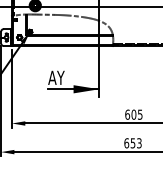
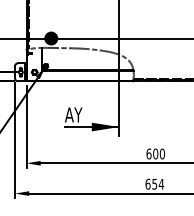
text: (139, 114) -> (161, 153), 605 -> 600
text: (139, 142) -> (161, 183), 653 -> 654

